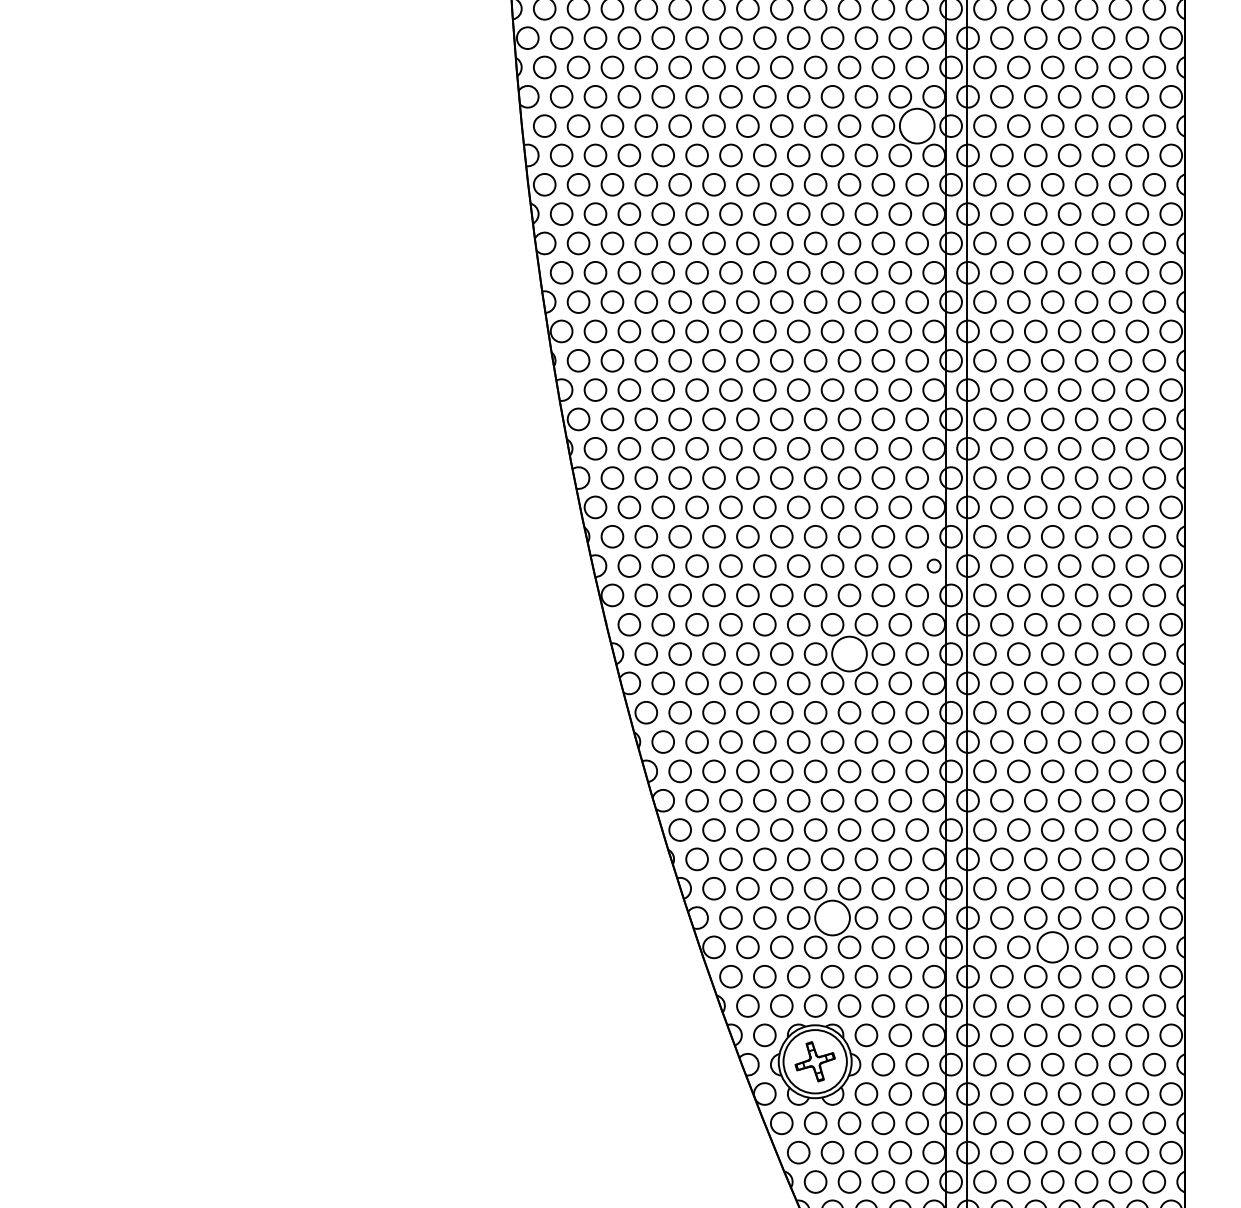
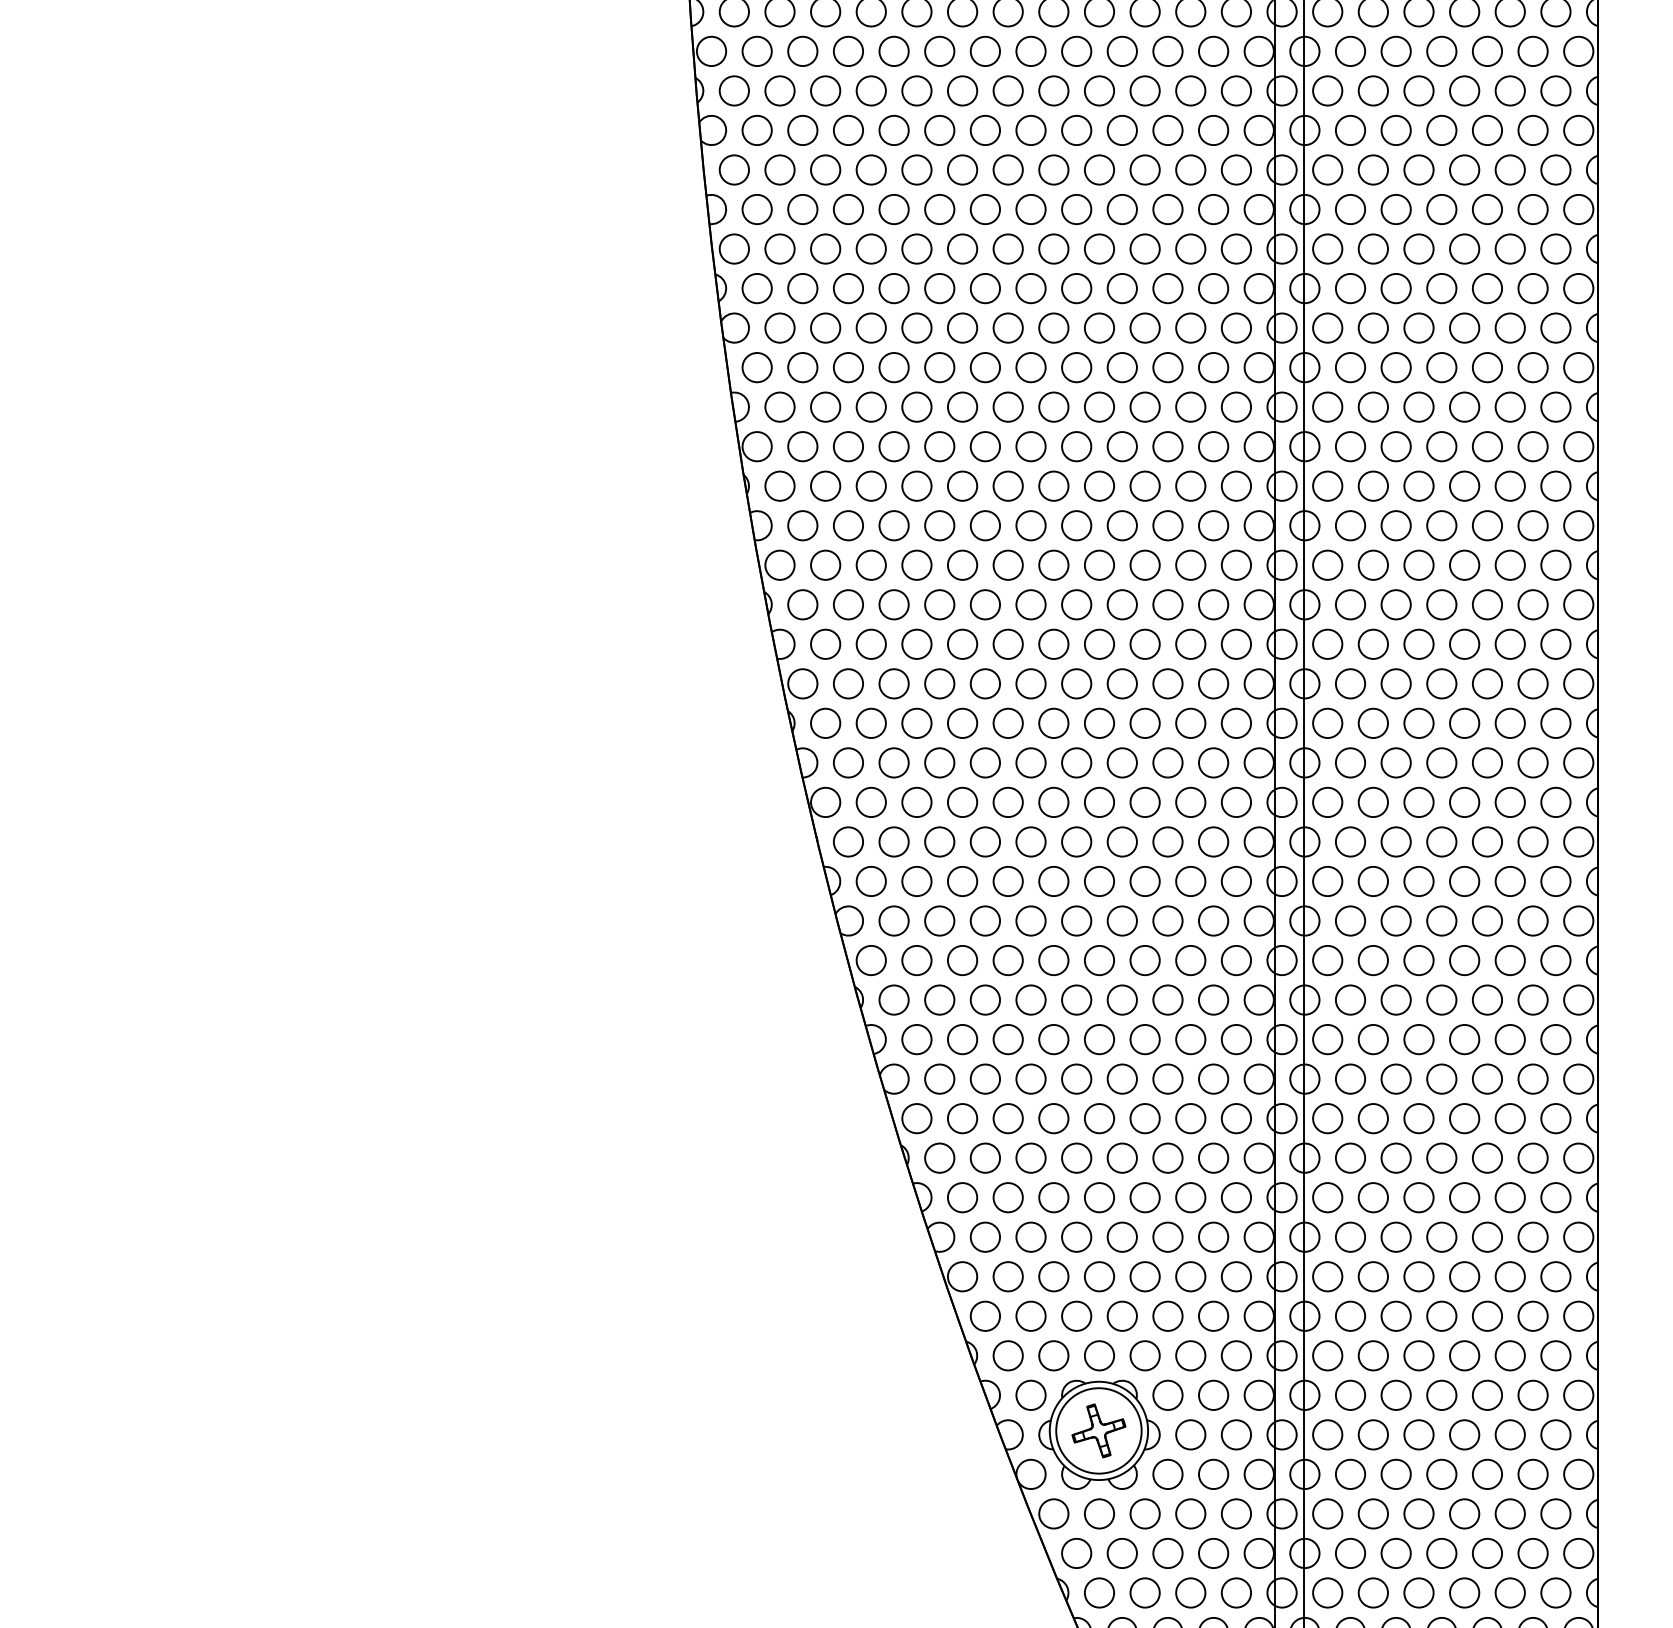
circle: (917, 125) -> (1236, 169), size x0.62
circle: (933, 565) -> (1258, 762), size x1.67
circle: (849, 654) -> (1144, 881), size x0.62
circle: (831, 917) -> (1121, 1236), size x0.62
circle: (1052, 947) -> (1418, 1276), size x0.71

